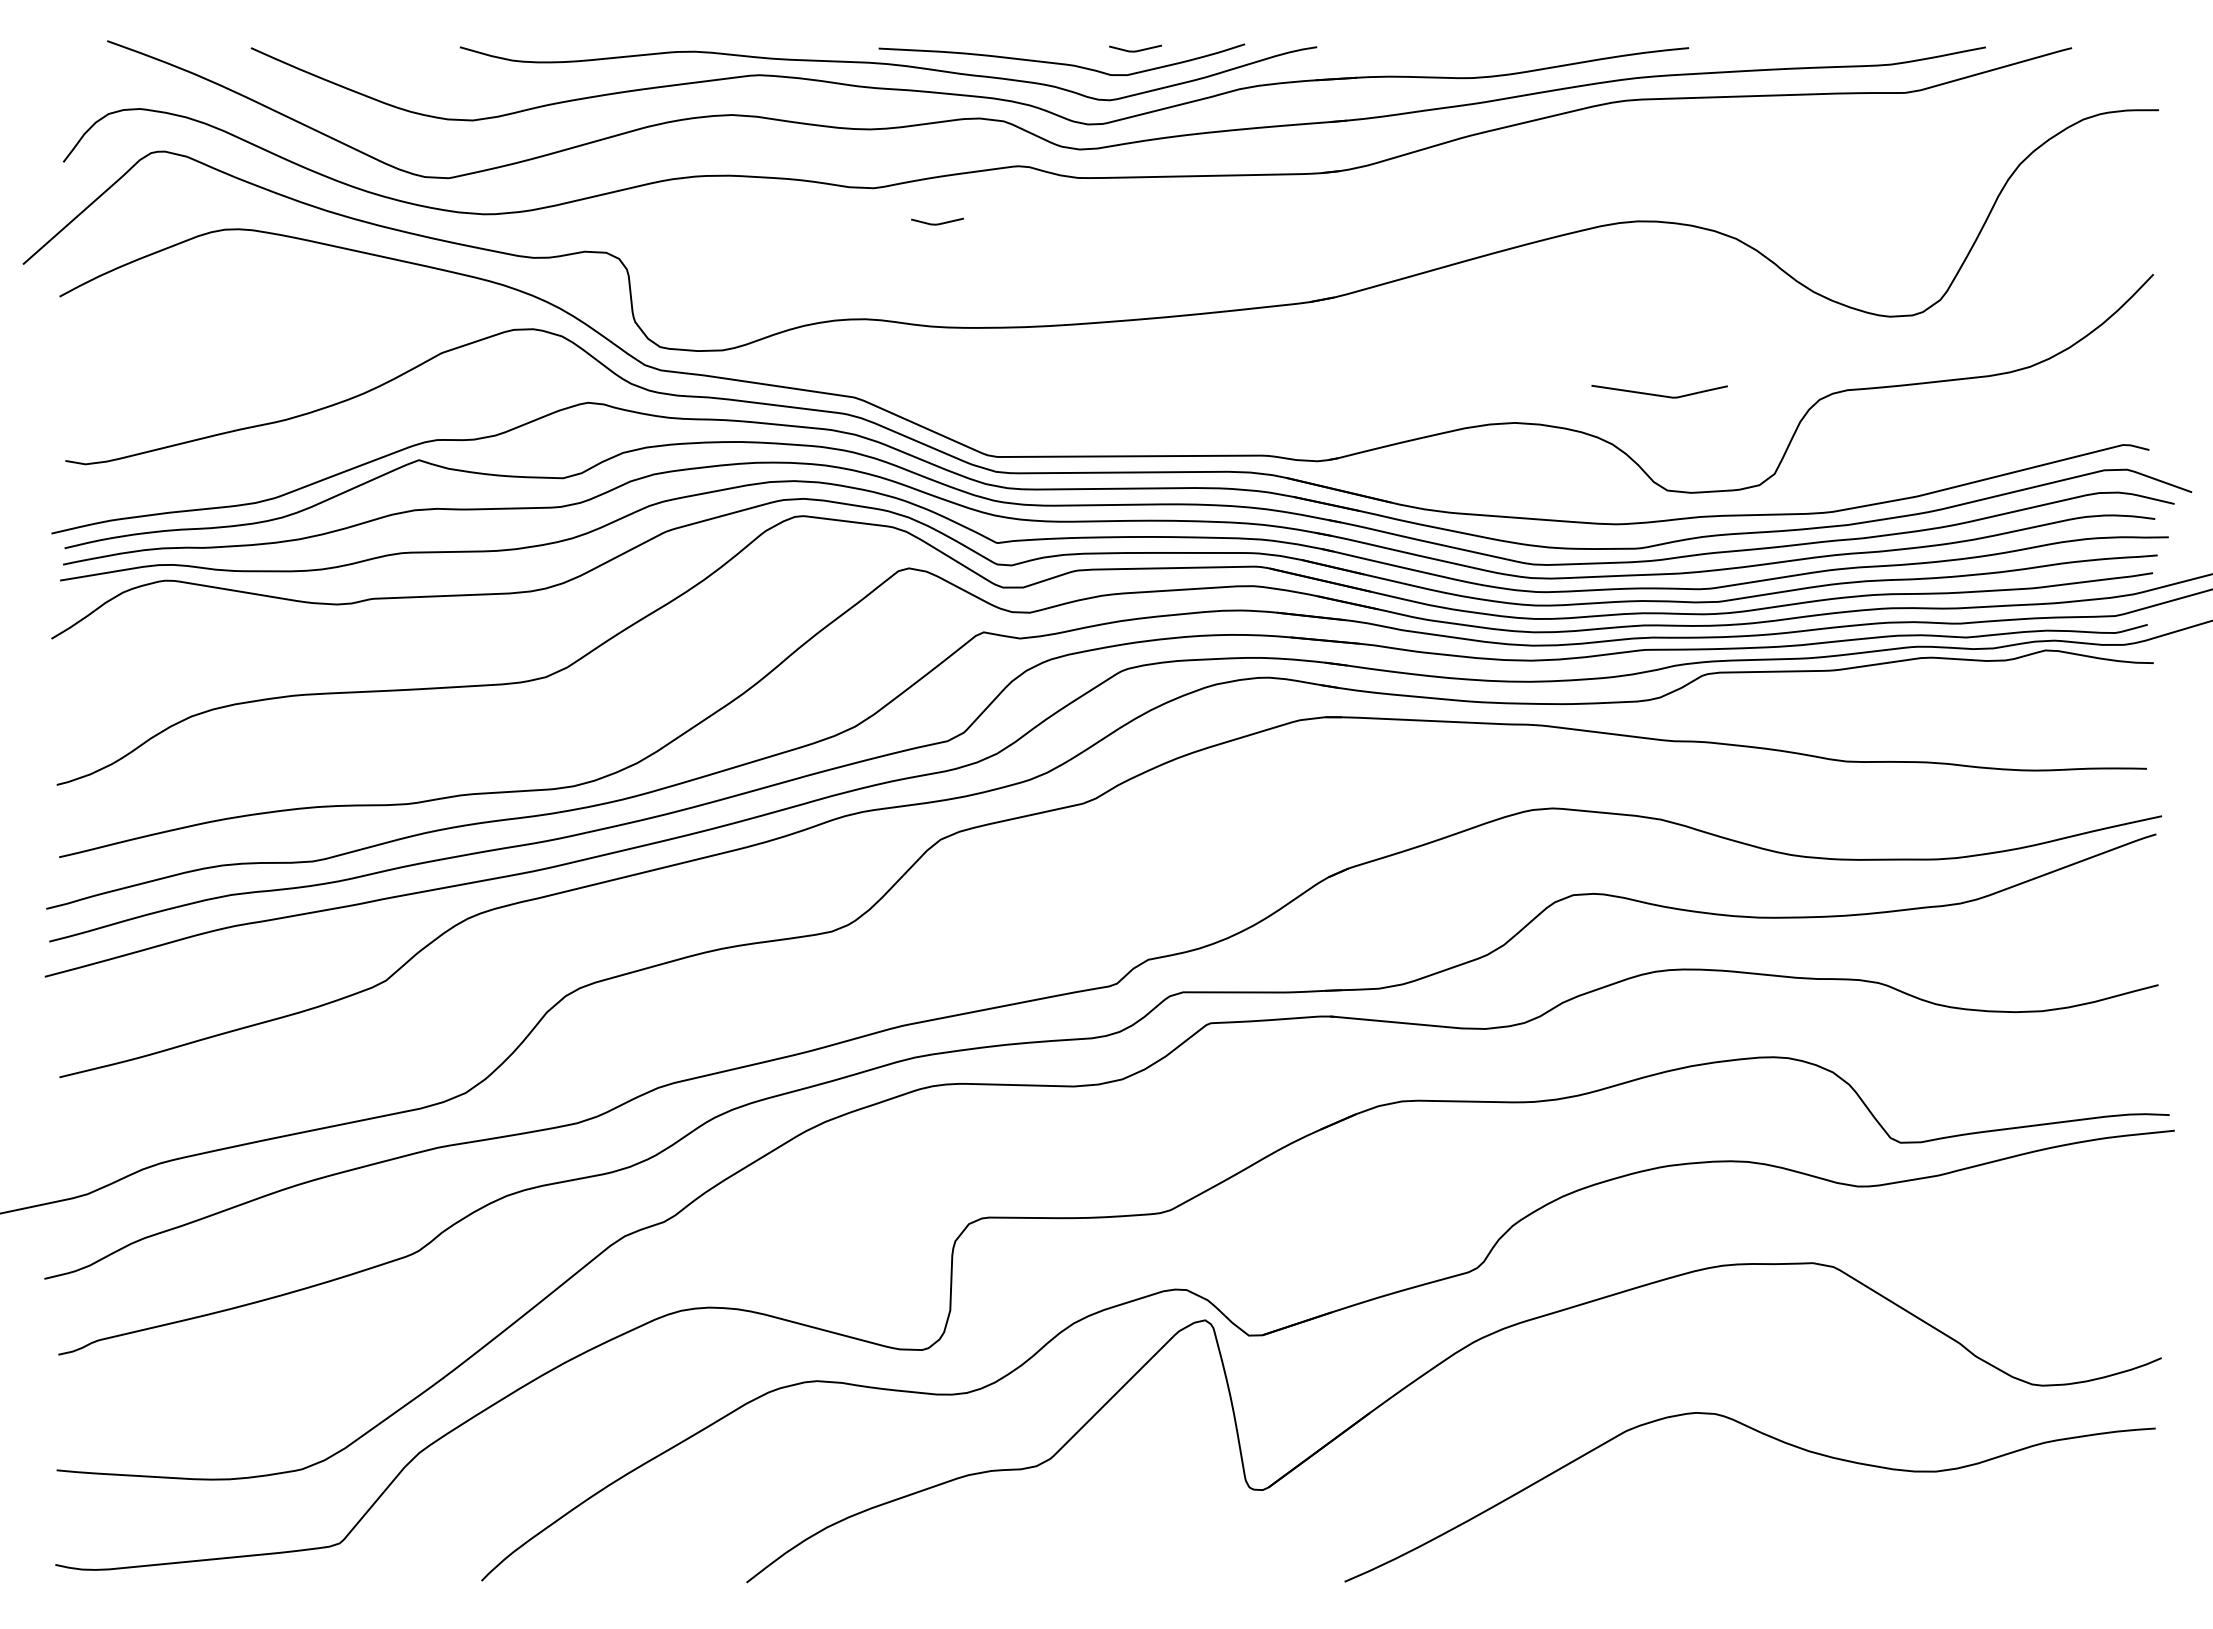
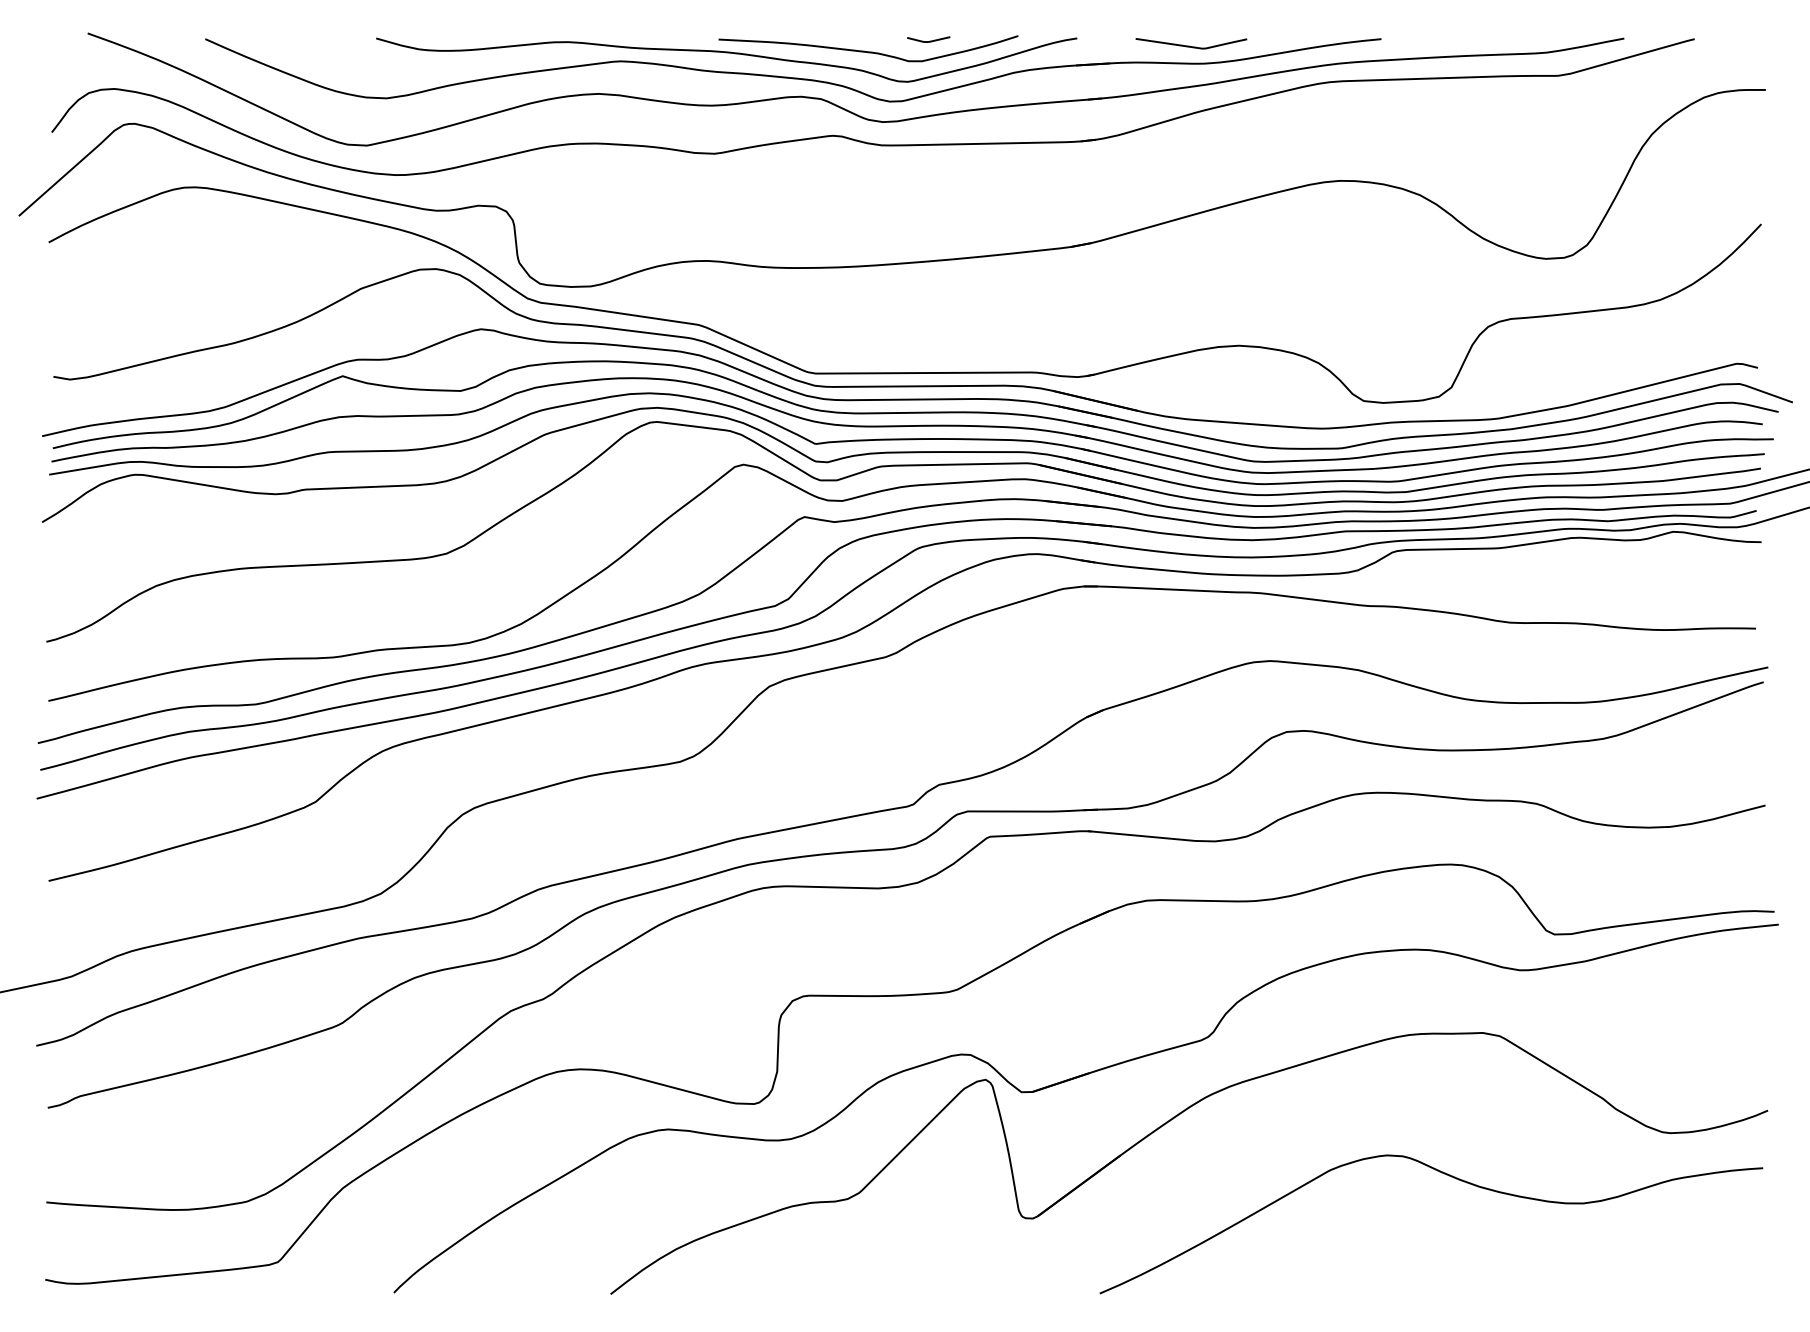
line: (937, 223) -> (766, 182), removed
curve: (1659, 394) -> (1191, 46), moved

